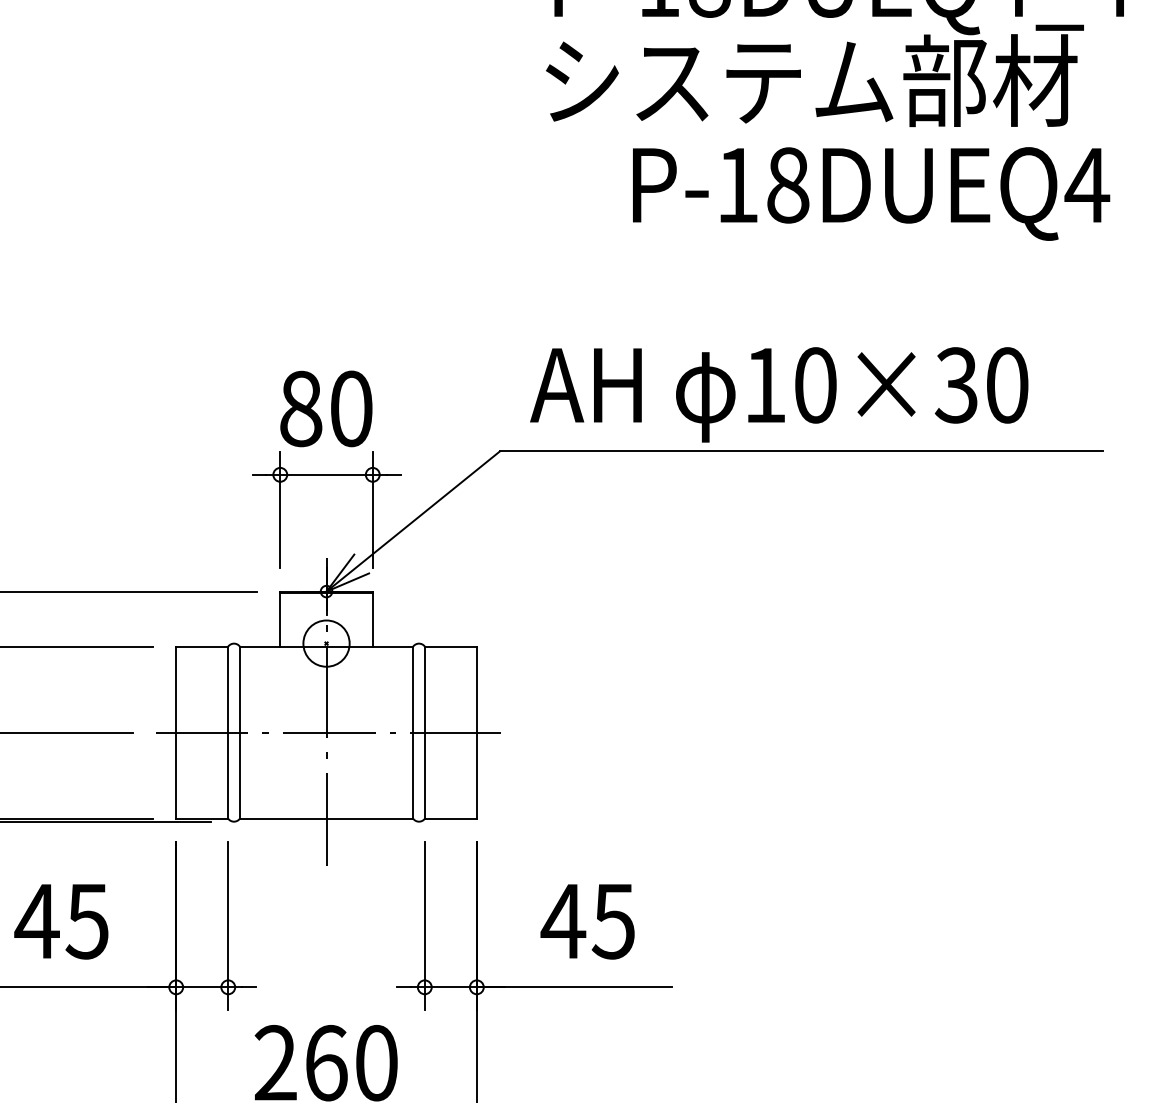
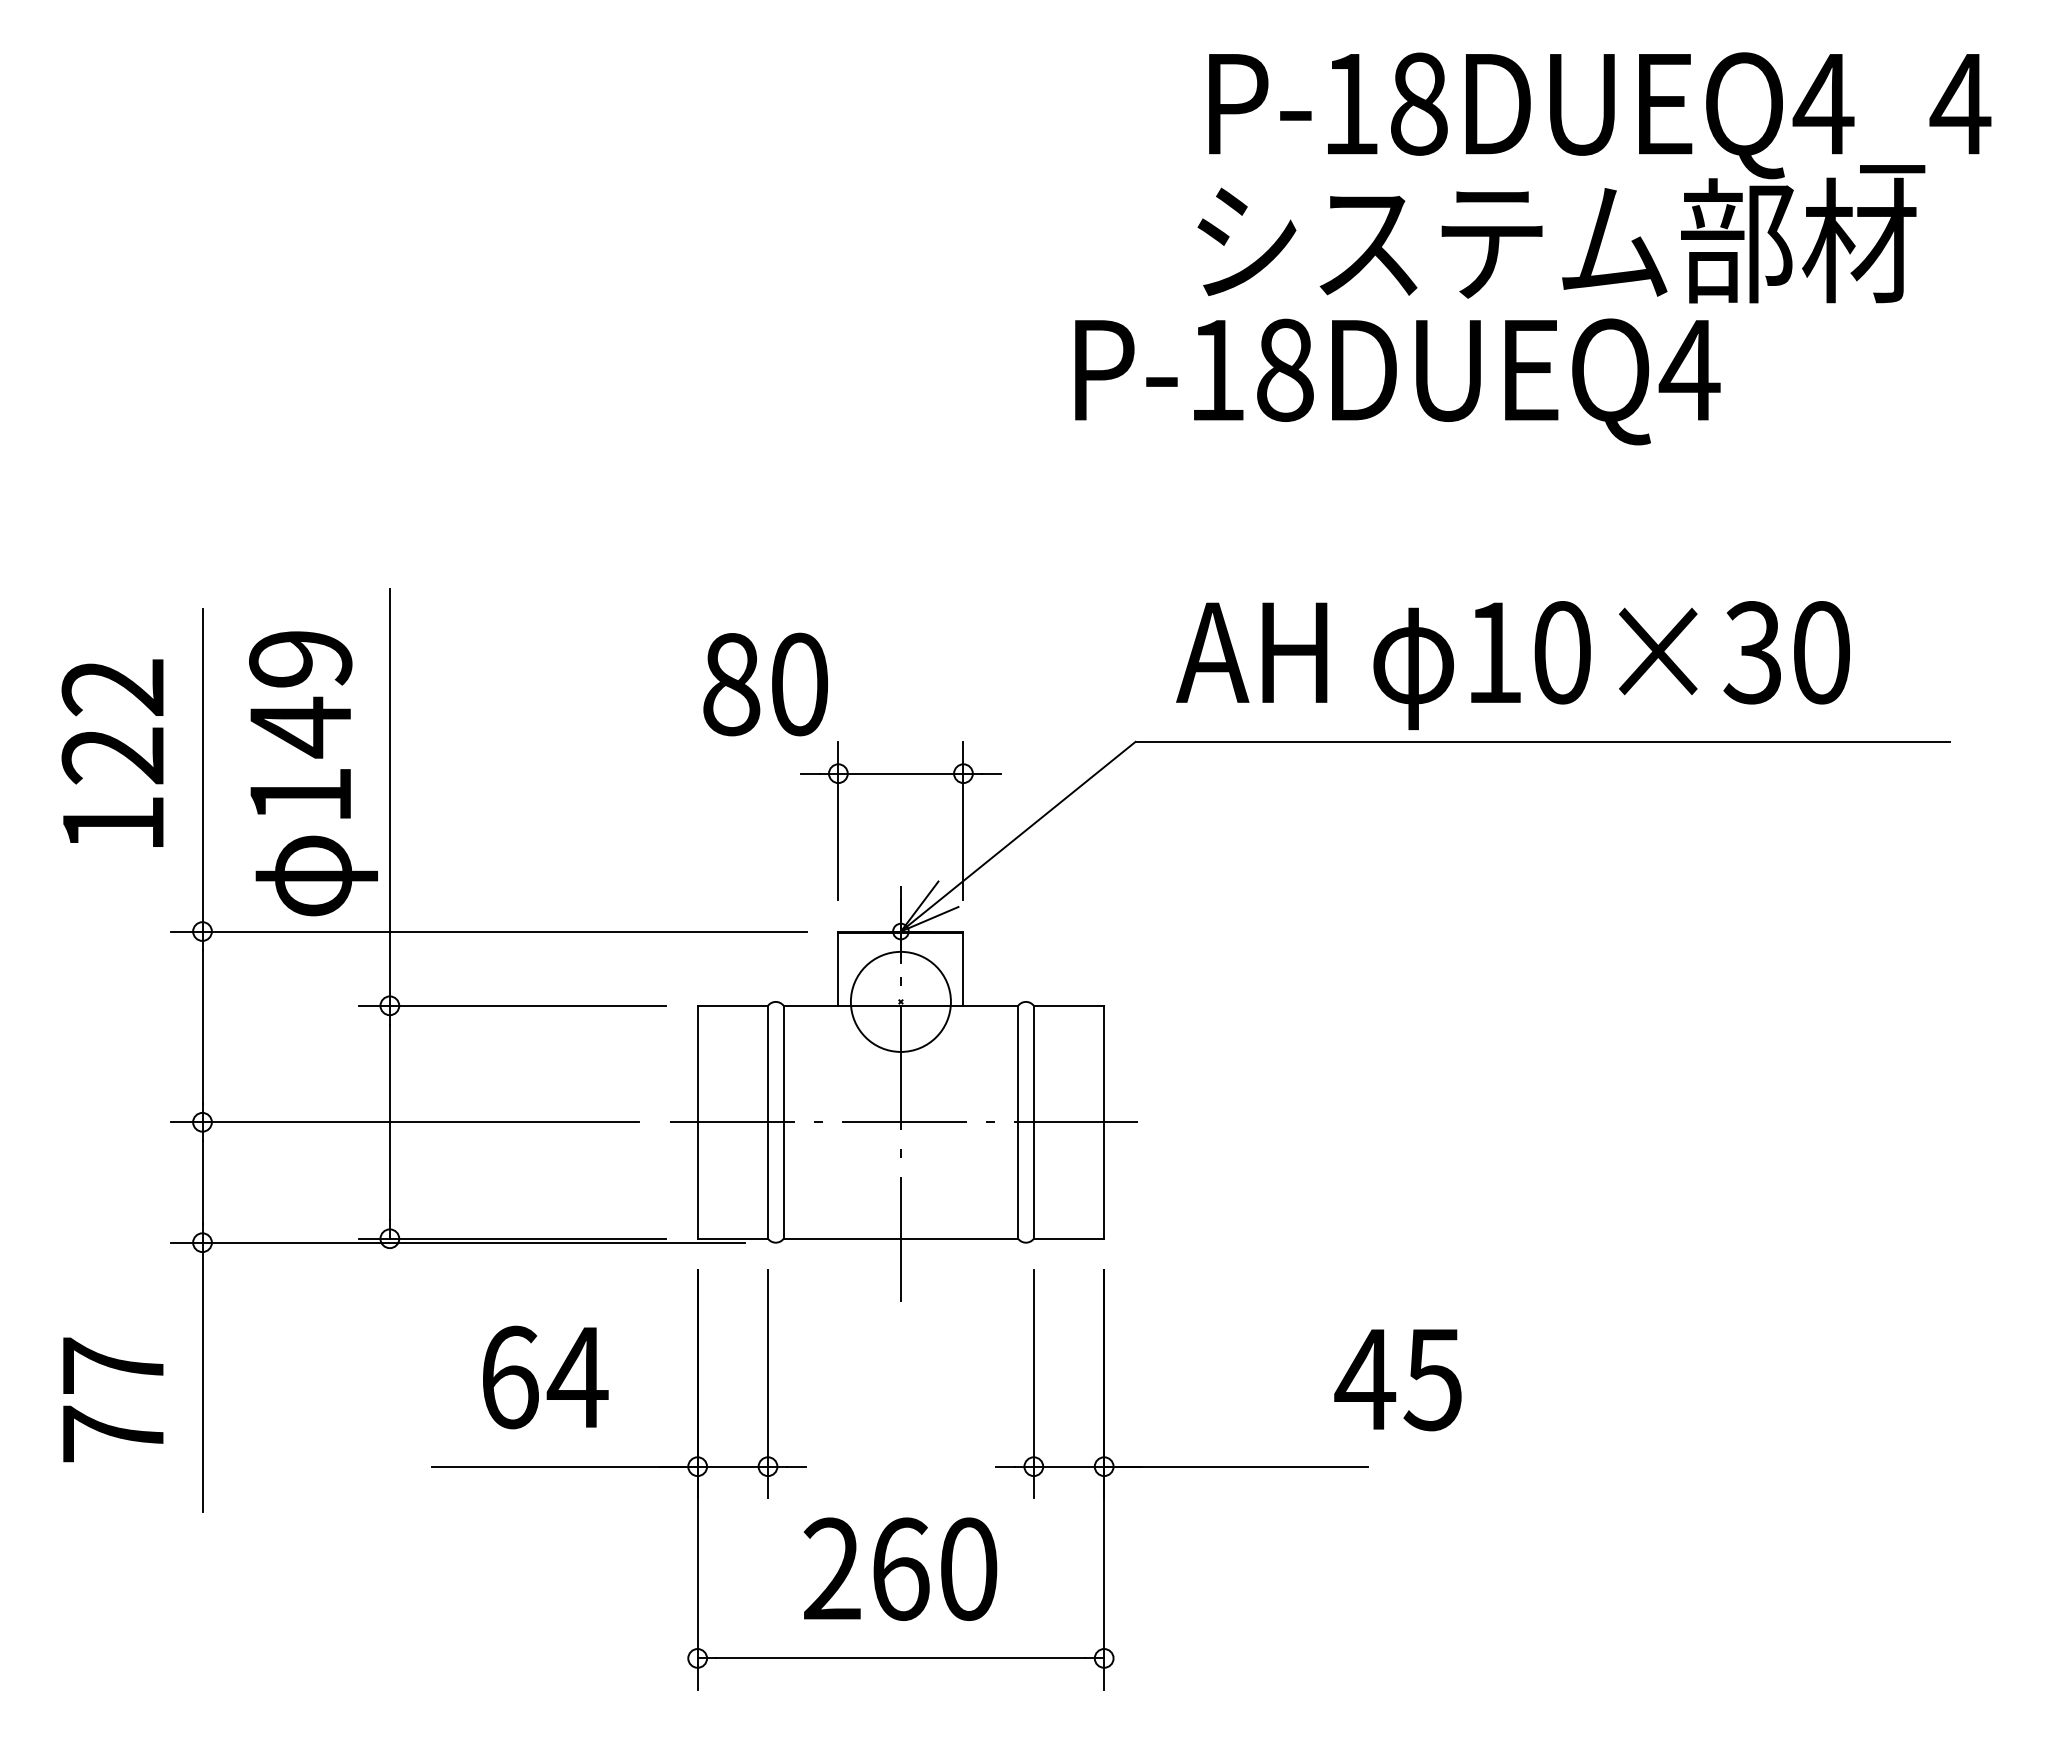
text: (871, 193) -> (1397, 381), moved
text: (326, 408) -> (765, 684), moved
circle: (326, 643) -> (900, 1001), size x1.6
text: (62, 921) -> (543, 1377), 45 -> 64
text: (587, 922) -> (1397, 1380), moved

